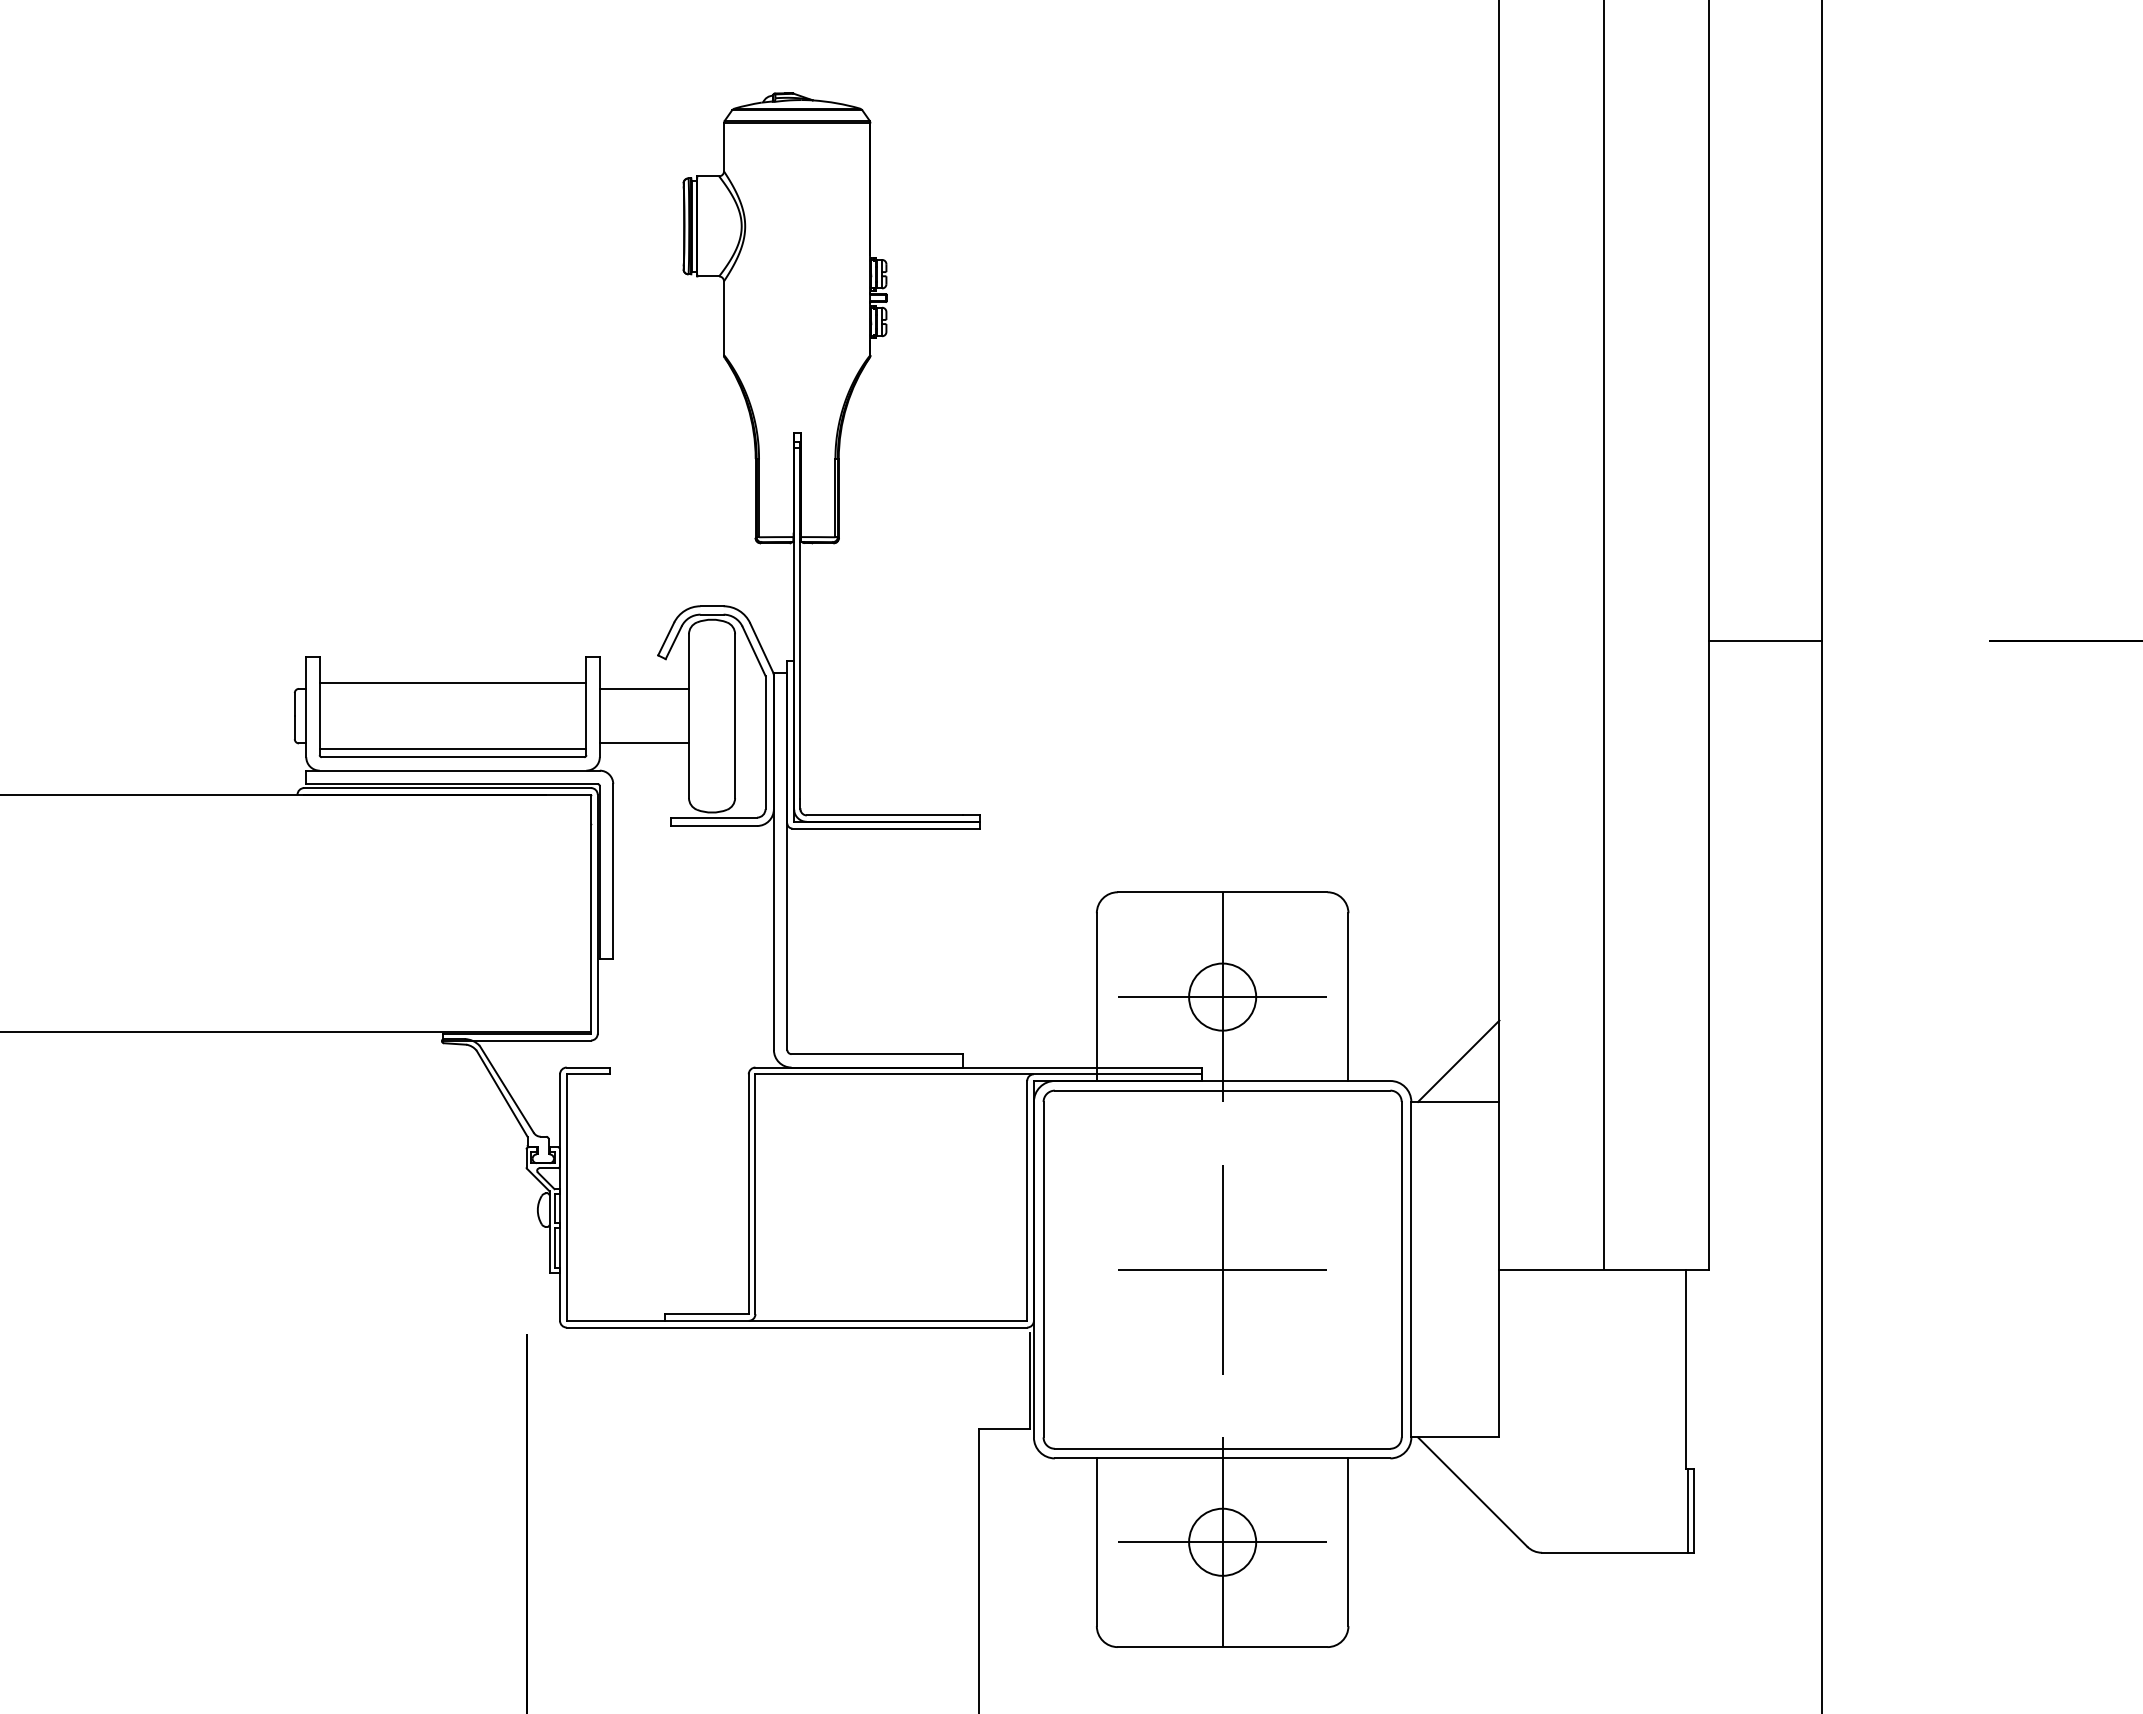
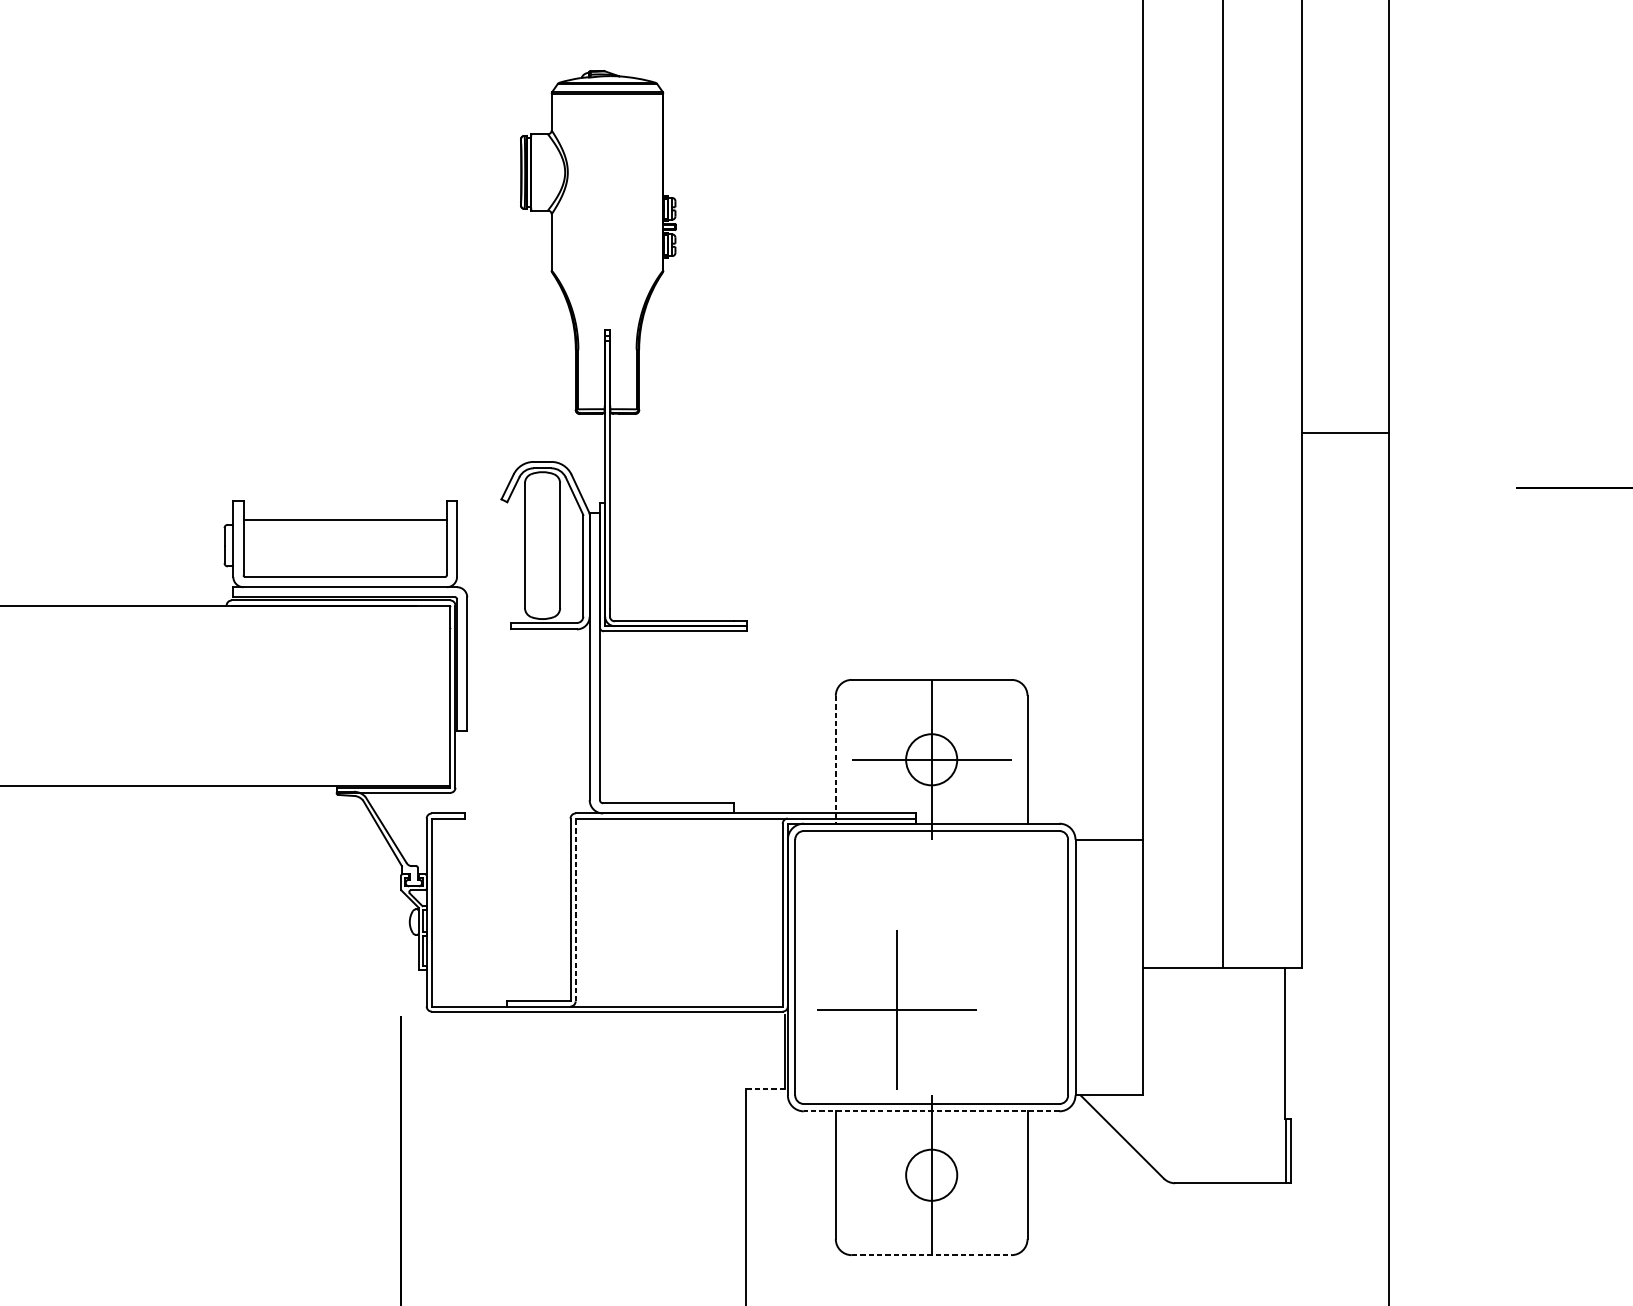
line: (1765, 640) -> (1345, 433), moved
line: (644, 688) -> (491, 524), removed
line: (644, 743) -> (491, 566), removed
line: (452, 749) -> (344, 571), removed
line: (1096, 997) -> (835, 760), solid -> dashed
line: (1458, 1060) -> (1111, 808), removed
line: (755, 1194) -> (575, 910), solid -> dashed
part: (1222, 1269) -> (896, 1010), moved
line: (1005, 1429) -> (766, 1089), solid -> dashed
line: (1222, 1458) -> (931, 1111), solid -> dashed
line: (1222, 1542) -> (931, 1175), removed
line: (1222, 1647) -> (931, 1255), solid -> dashed

